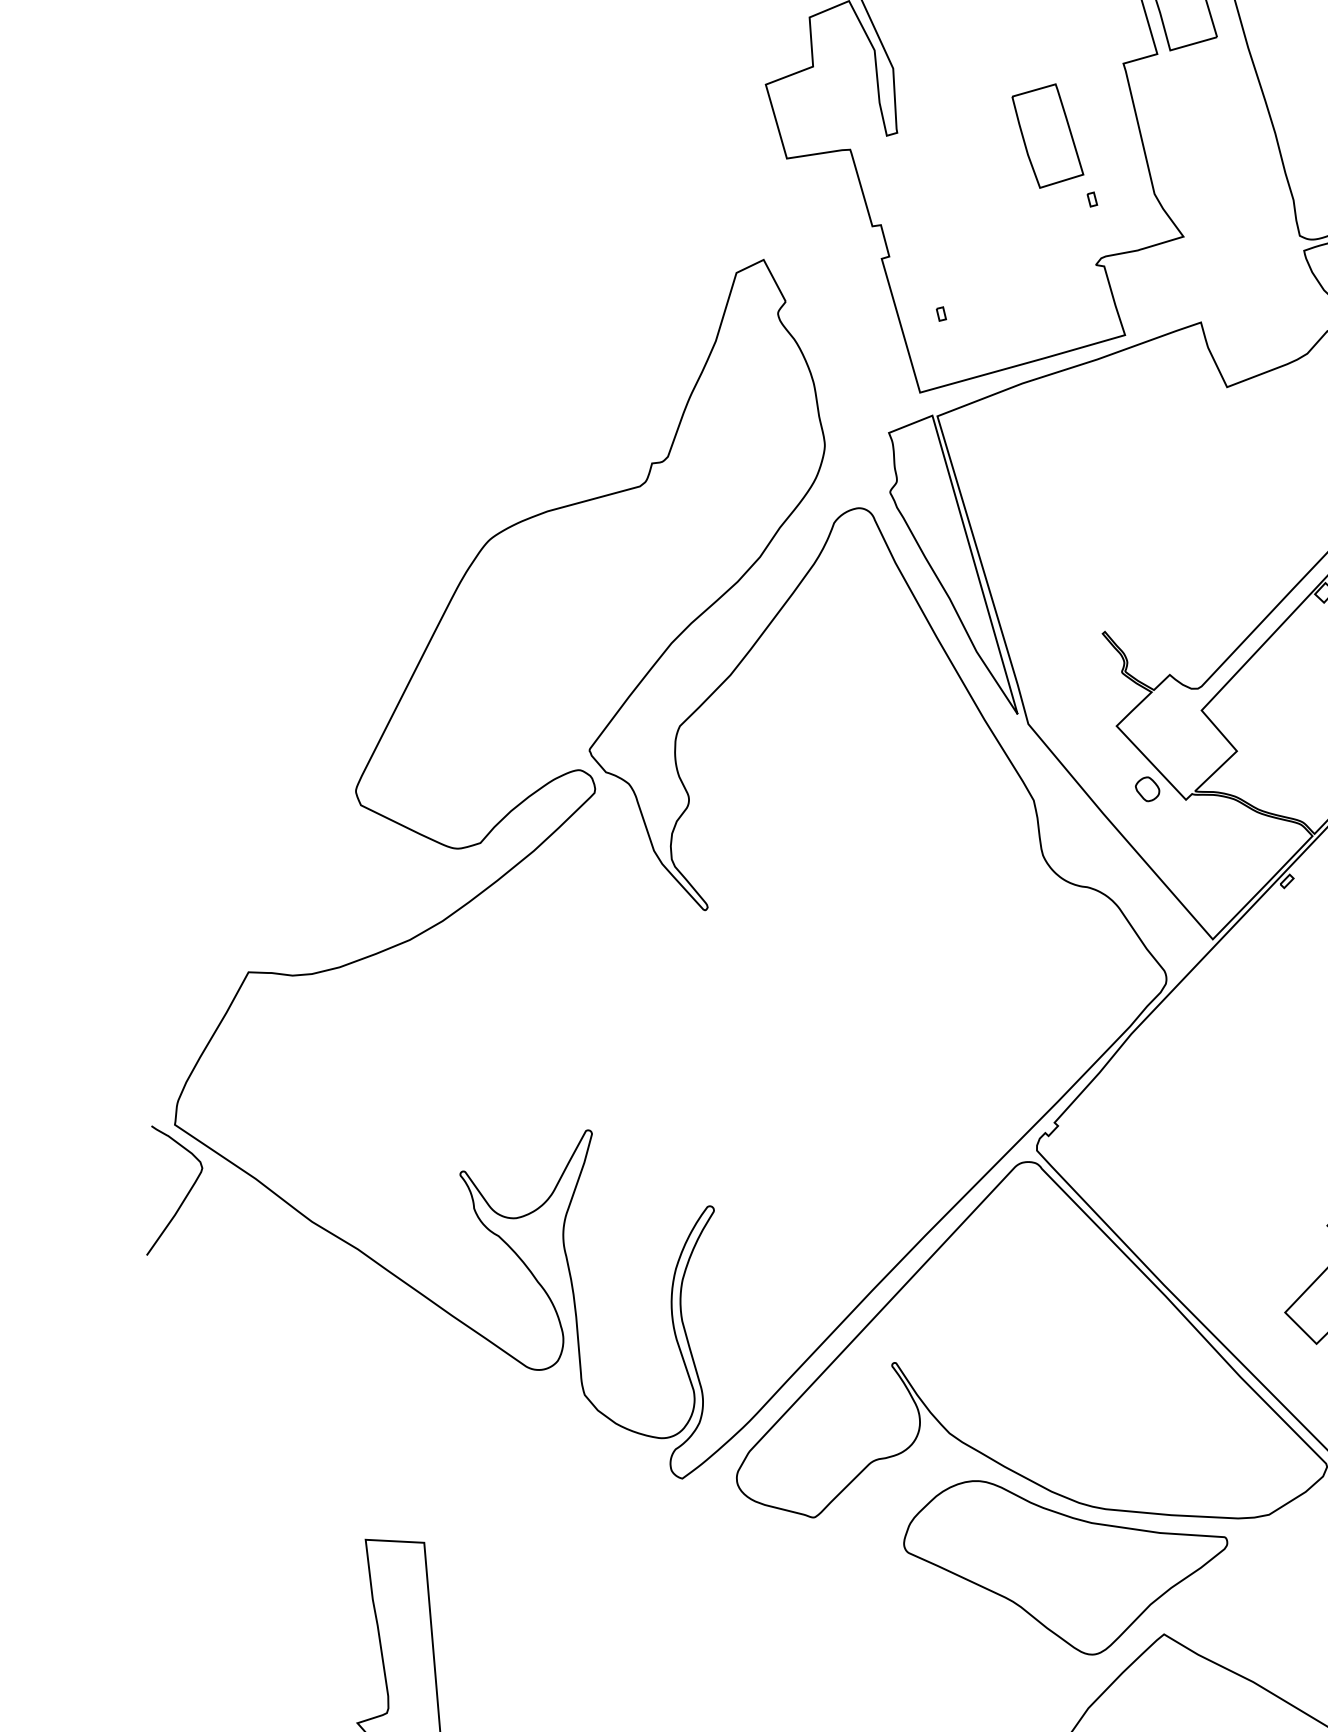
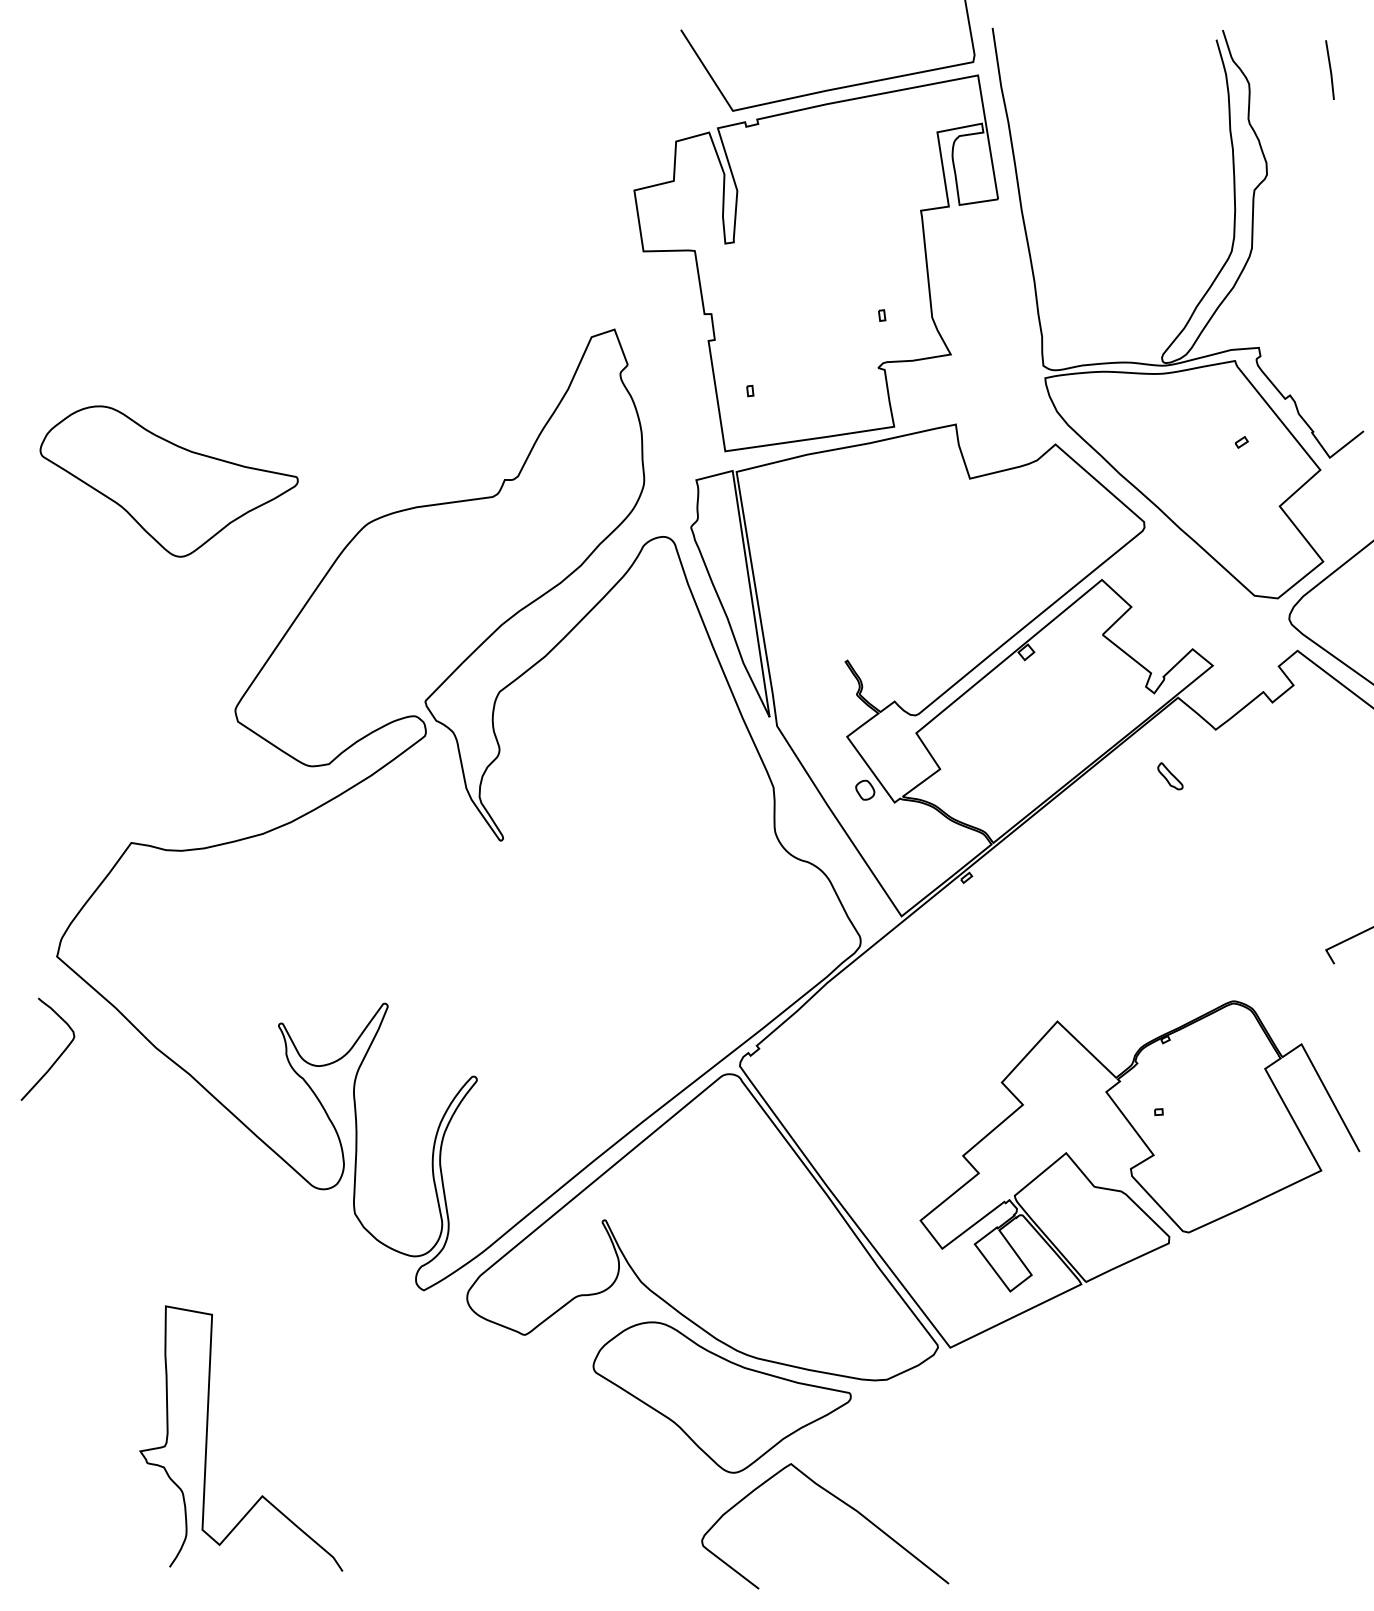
part: (1048, 136) -> (853, 260), removed
part: (236, 519) -> (168, 481), added
curve: (184, 1196) -> (57, 1057), moved

